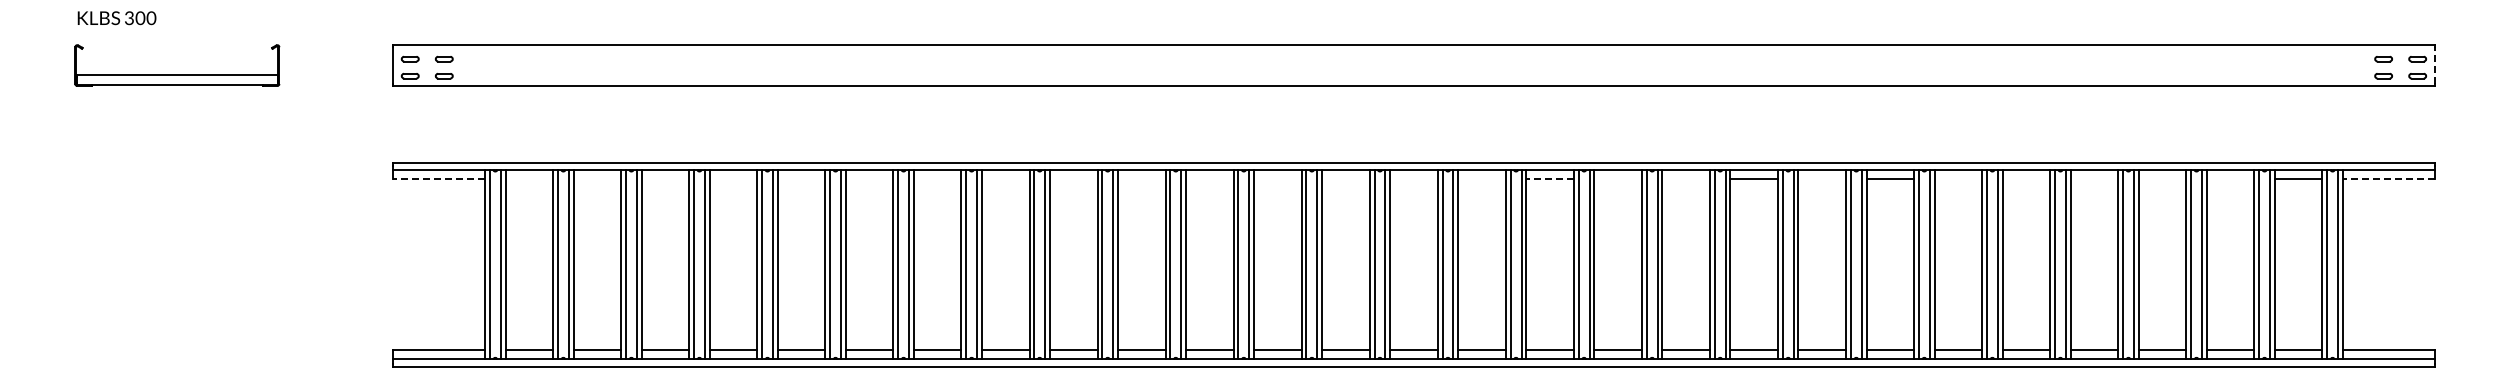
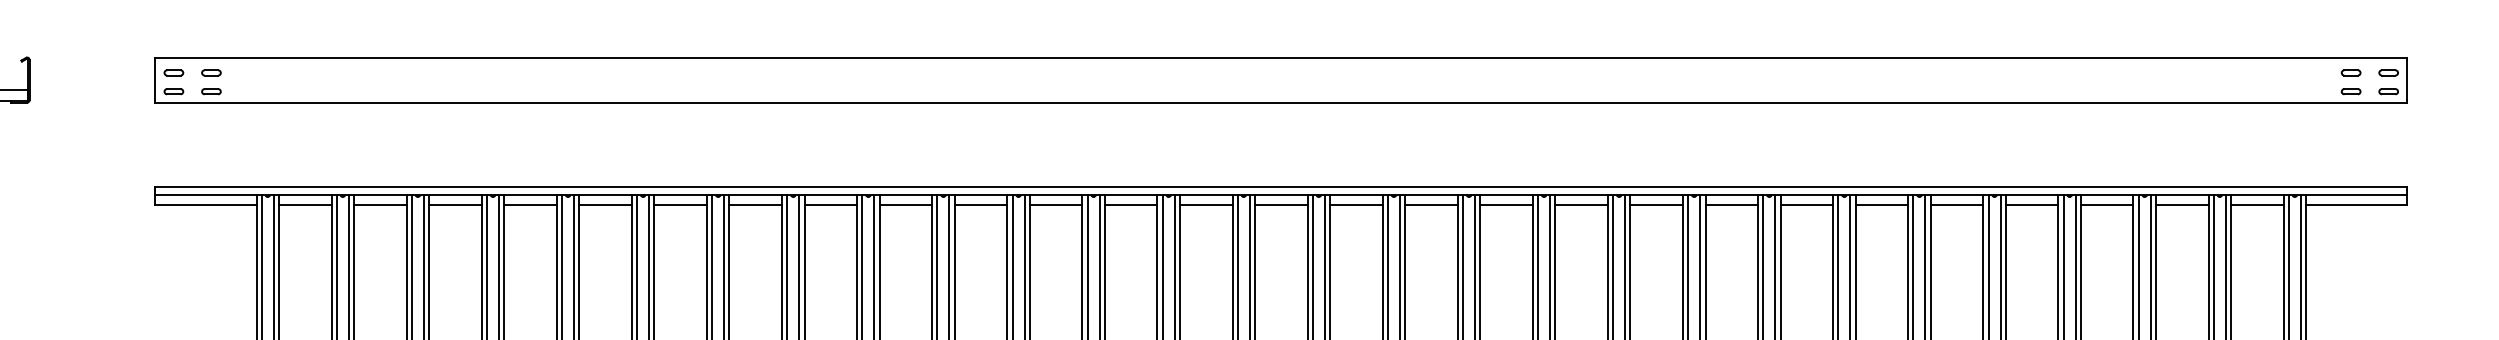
line: (2434, 65) -> (2407, 79), dashed -> solid
line: (439, 179) -> (206, 205), dashed -> solid
line: (529, 179) -> (305, 205), added
line: (597, 179) -> (380, 205), added
line: (665, 179) -> (455, 205), added
line: (733, 179) -> (530, 205), added
line: (801, 179) -> (605, 205), added
line: (869, 179) -> (680, 205), added
line: (937, 179) -> (755, 205), added
line: (1005, 179) -> (830, 205), added
line: (1073, 179) -> (905, 205), added
line: (1141, 179) -> (980, 205), added
line: (1209, 179) -> (1055, 205), added
line: (1277, 179) -> (1130, 205), added
line: (1345, 179) -> (1205, 205), added
line: (1413, 179) -> (1280, 205), added
line: (1481, 179) -> (1355, 205), added
line: (1550, 179) -> (1431, 205), dashed -> solid
line: (1617, 179) -> (1505, 205), added
line: (1685, 179) -> (1580, 205), added
line: (1822, 179) -> (1732, 205), added
line: (1958, 179) -> (1882, 205), added
line: (2026, 179) -> (1957, 205), added
line: (2094, 179) -> (2032, 205), added
line: (2162, 179) -> (2107, 205), added
line: (2230, 179) -> (2182, 205), added
line: (2388, 179) -> (2356, 205), dashed -> solid

